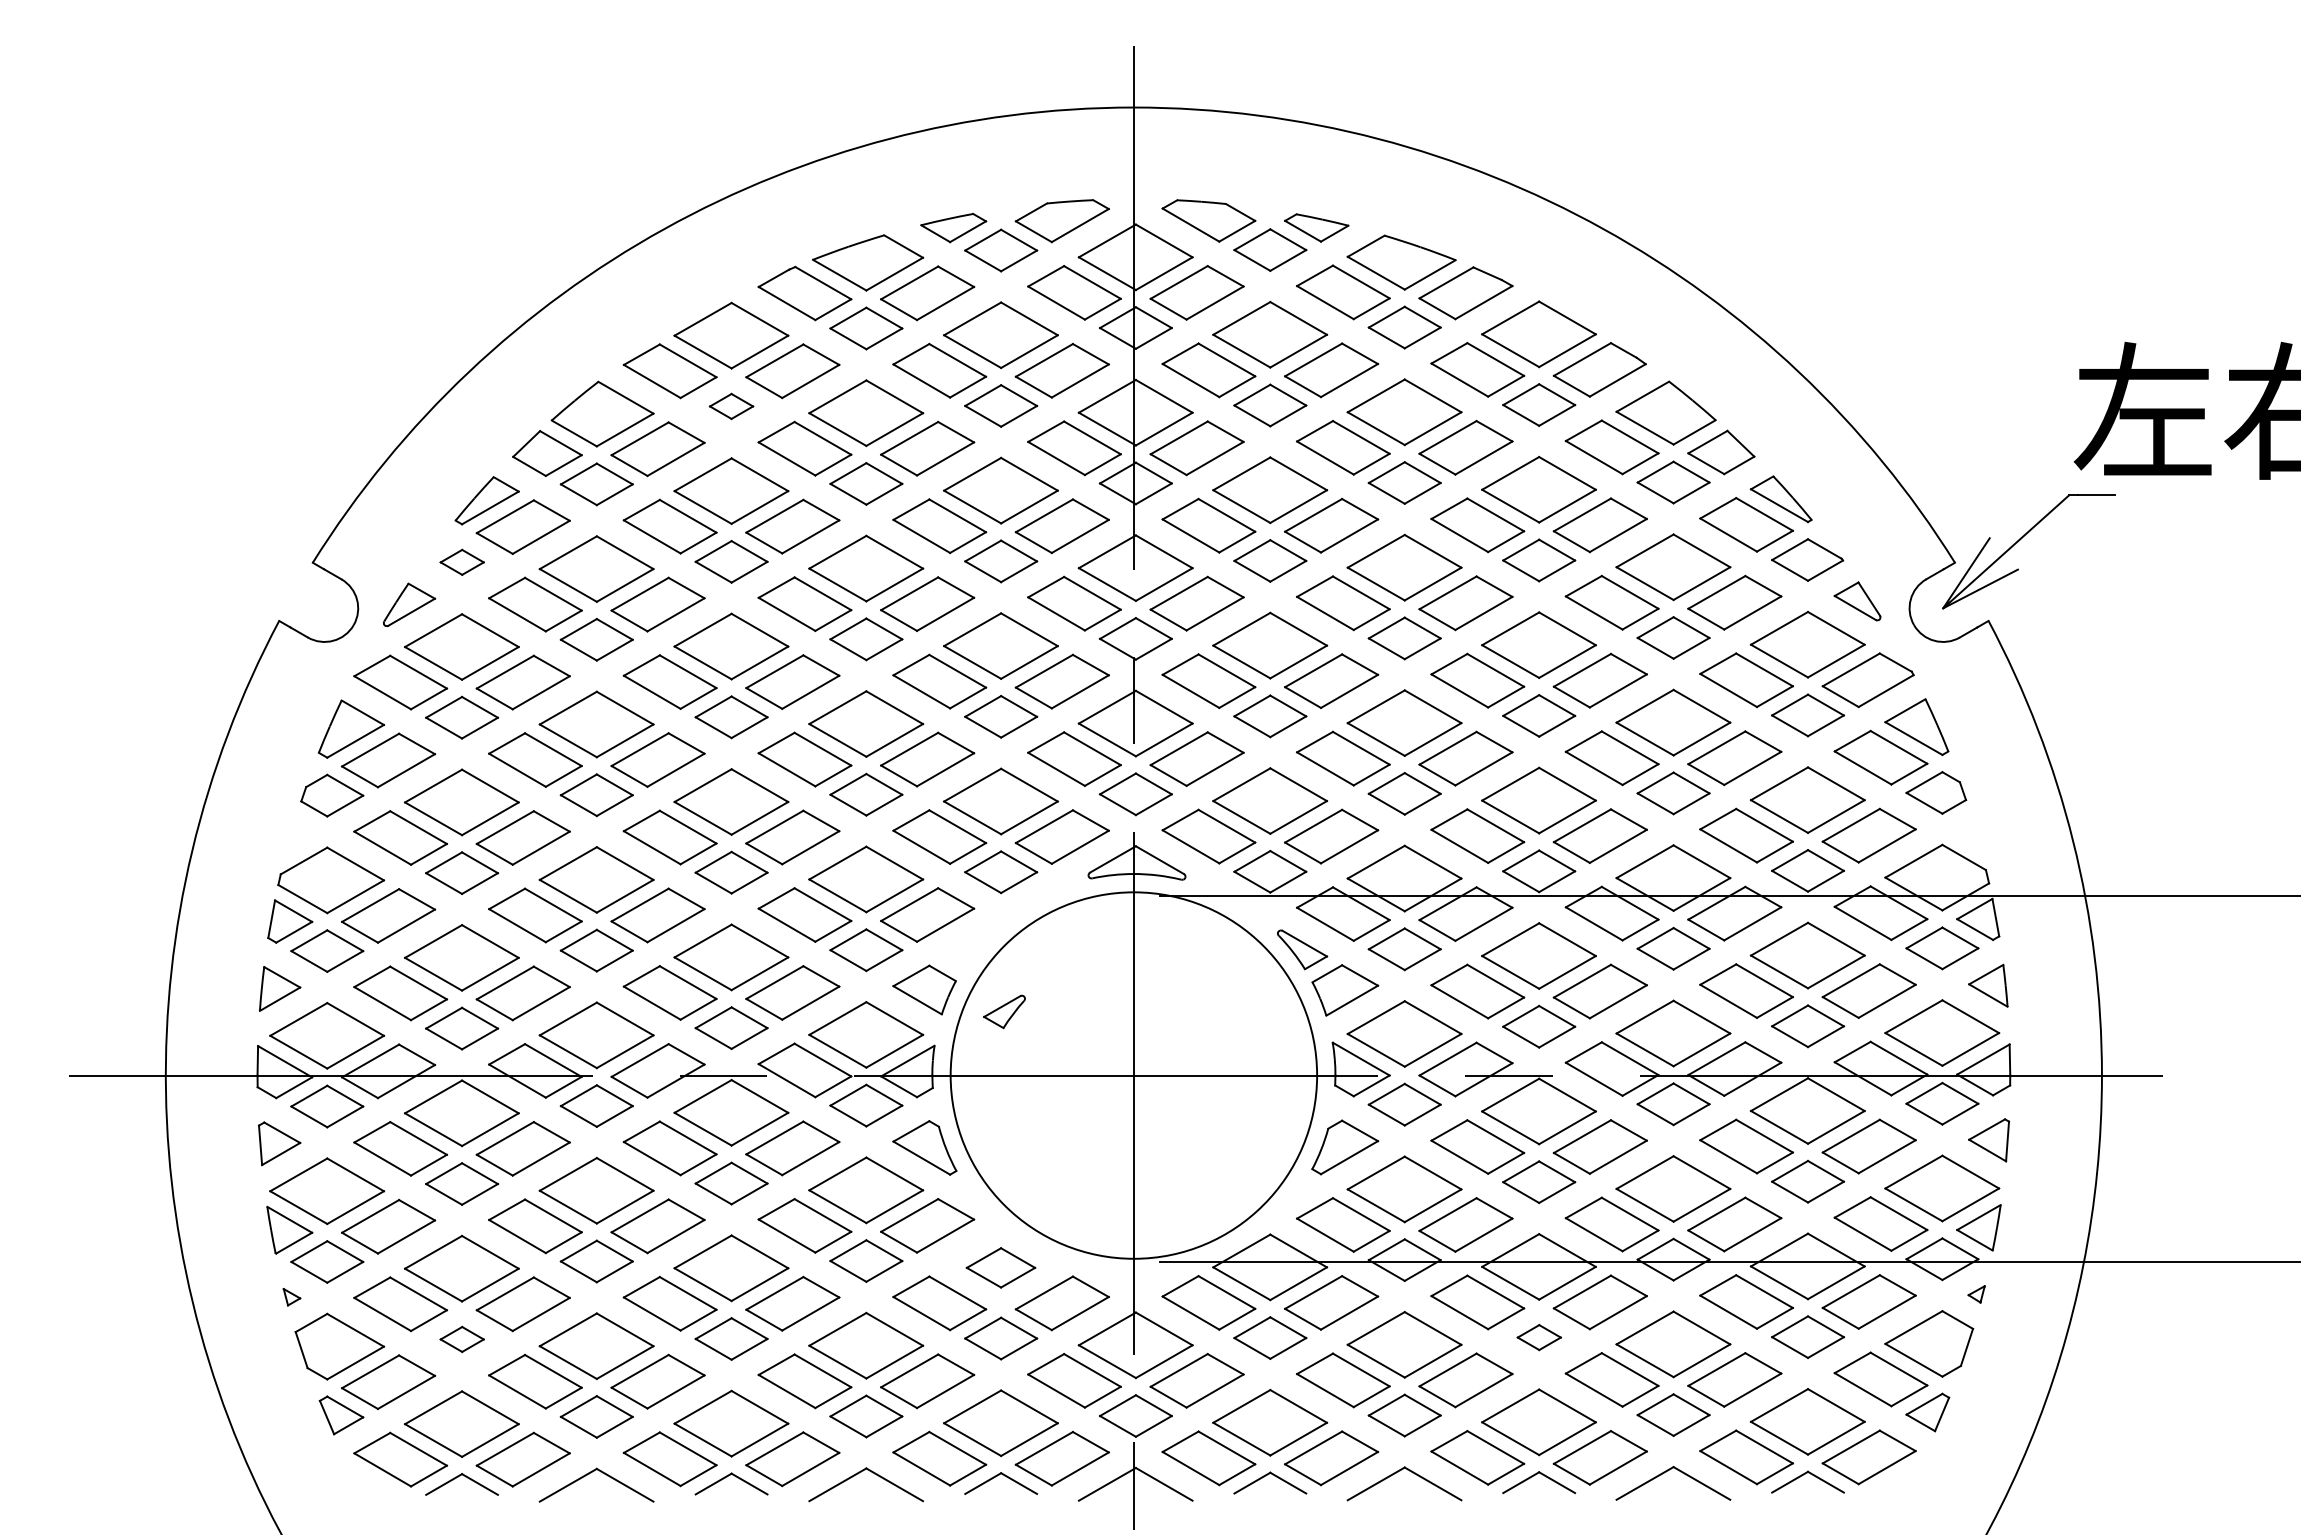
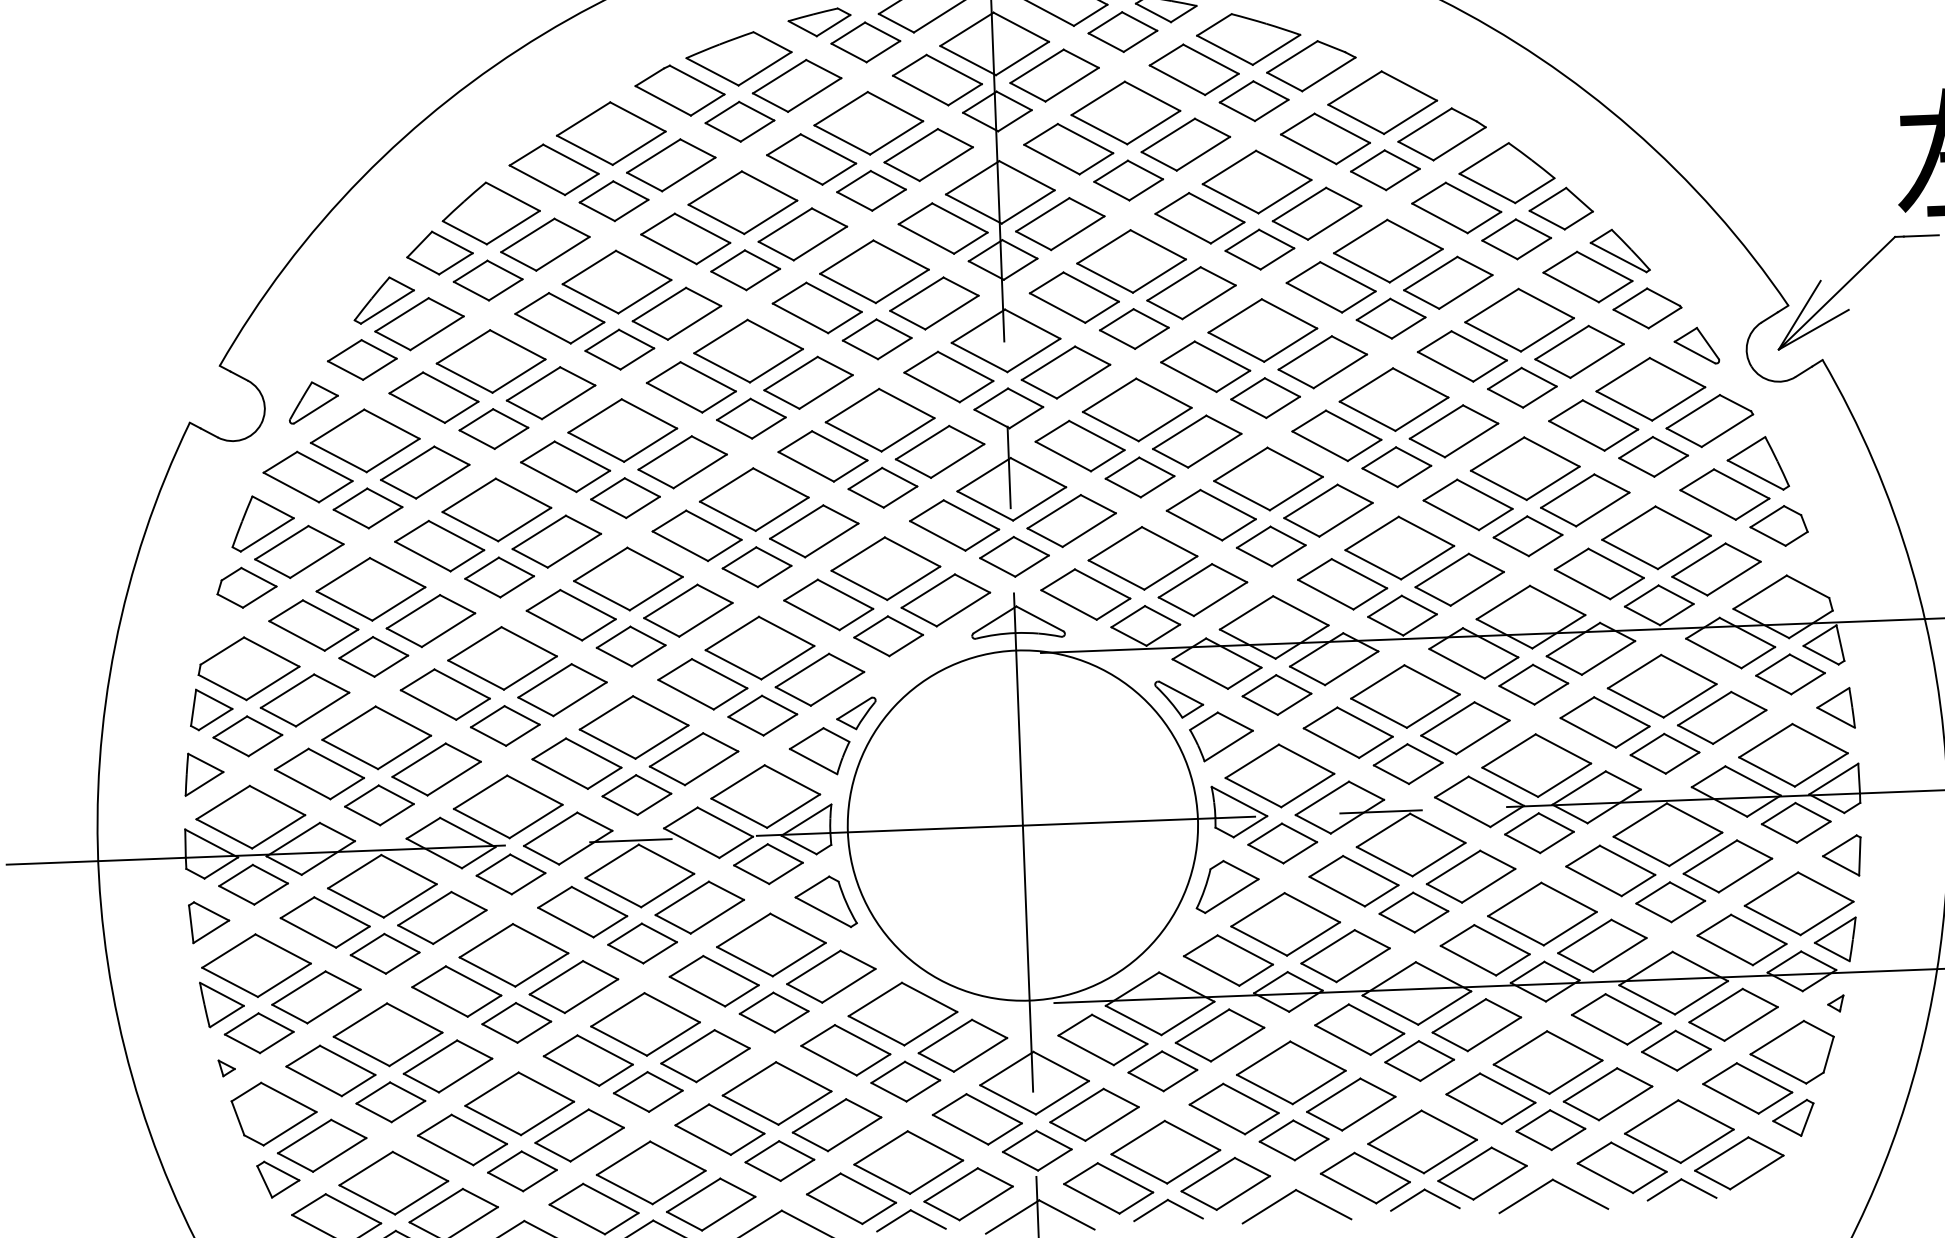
part: (731, 406) -> (613, 201), size x1.67
part: (462, 562) -> (362, 360), size x1.67
part: (1004, 1011) -> (856, 713), moved
part: (1000, 1267) -> (902, 1013), size x1.67
part: (1539, 1337) -> (1419, 1060), size x1.67
part: (462, 1339) -> (391, 1102), size x1.67

